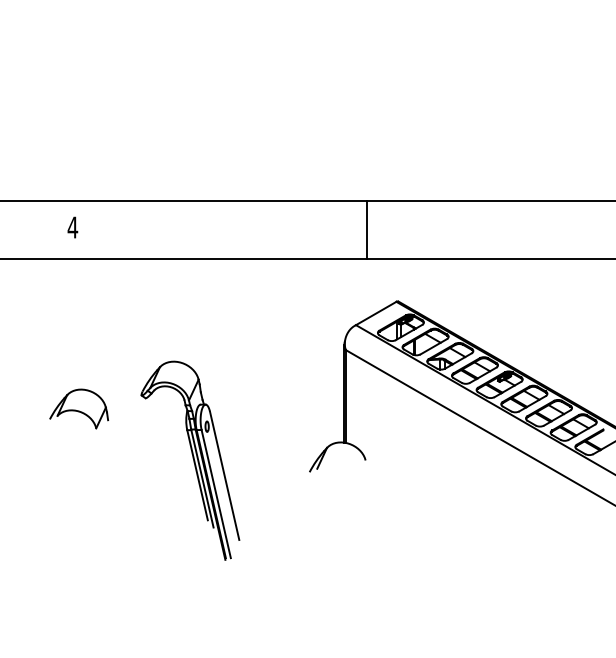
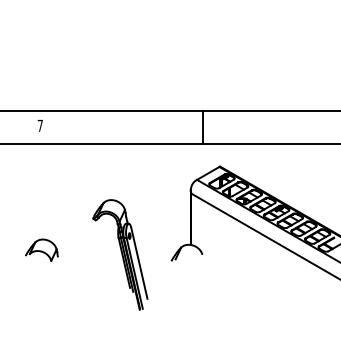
text: (73, 226) -> (40, 125), 4 -> 7
part: (78, 407) -> (41, 249), moved
part: (190, 459) -> (120, 254), moved

